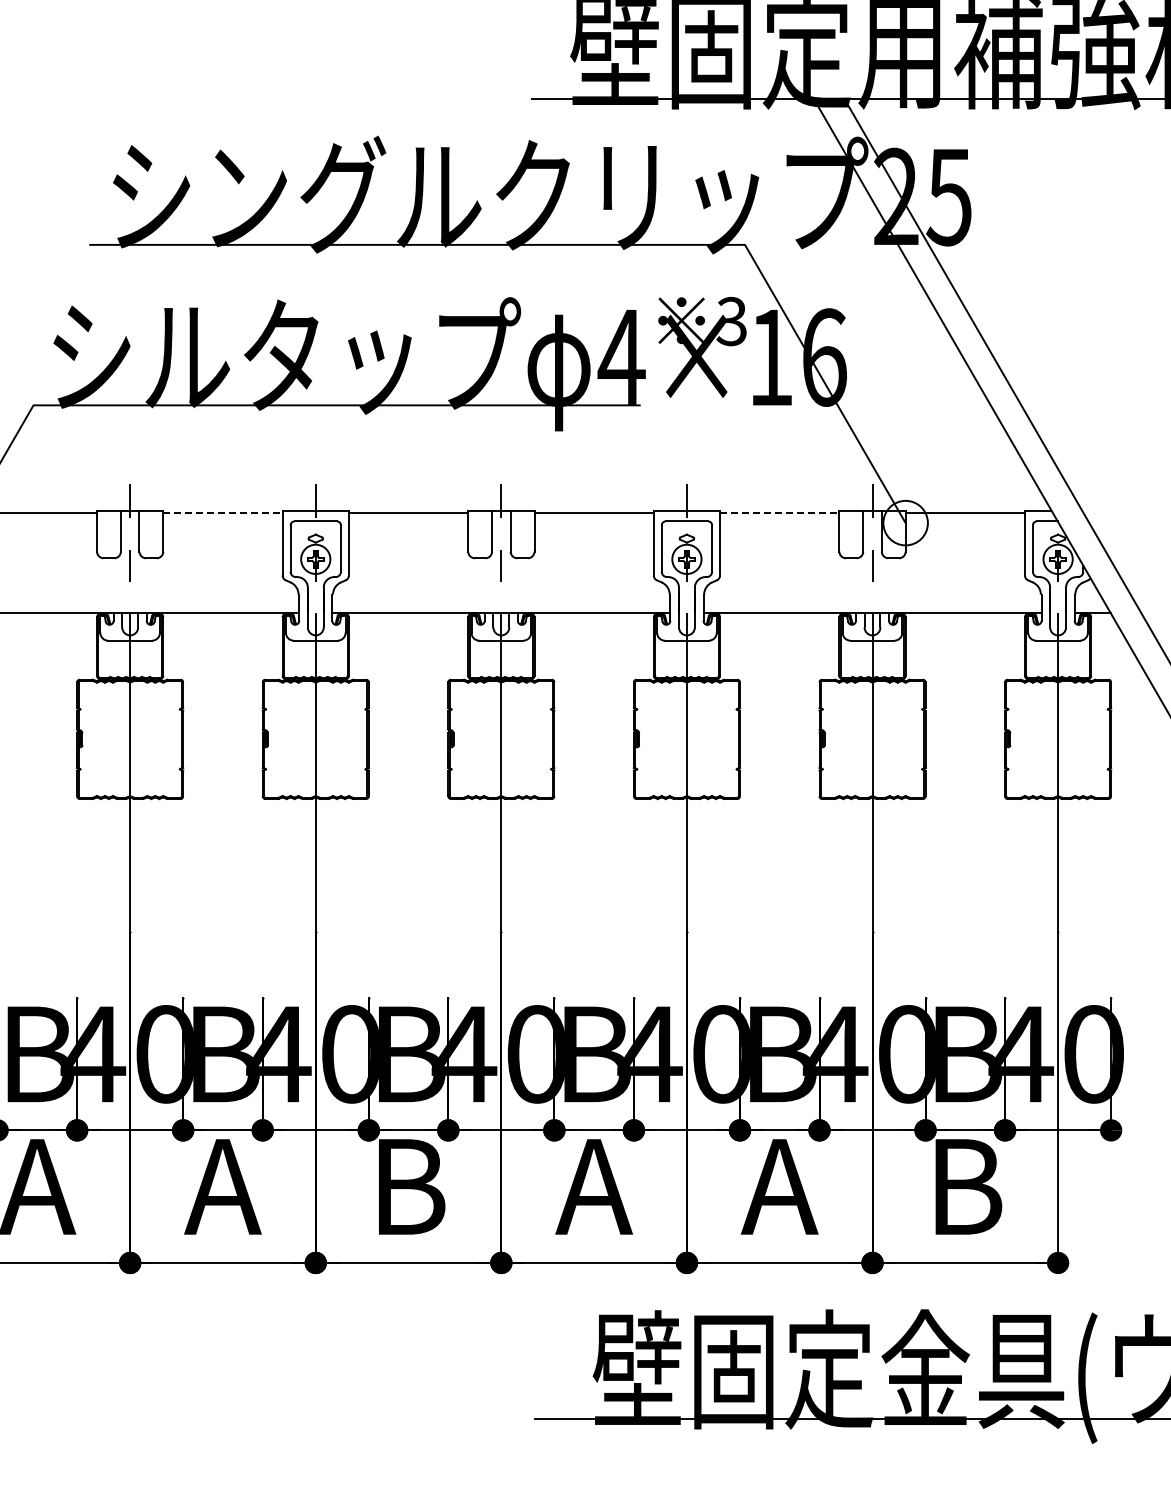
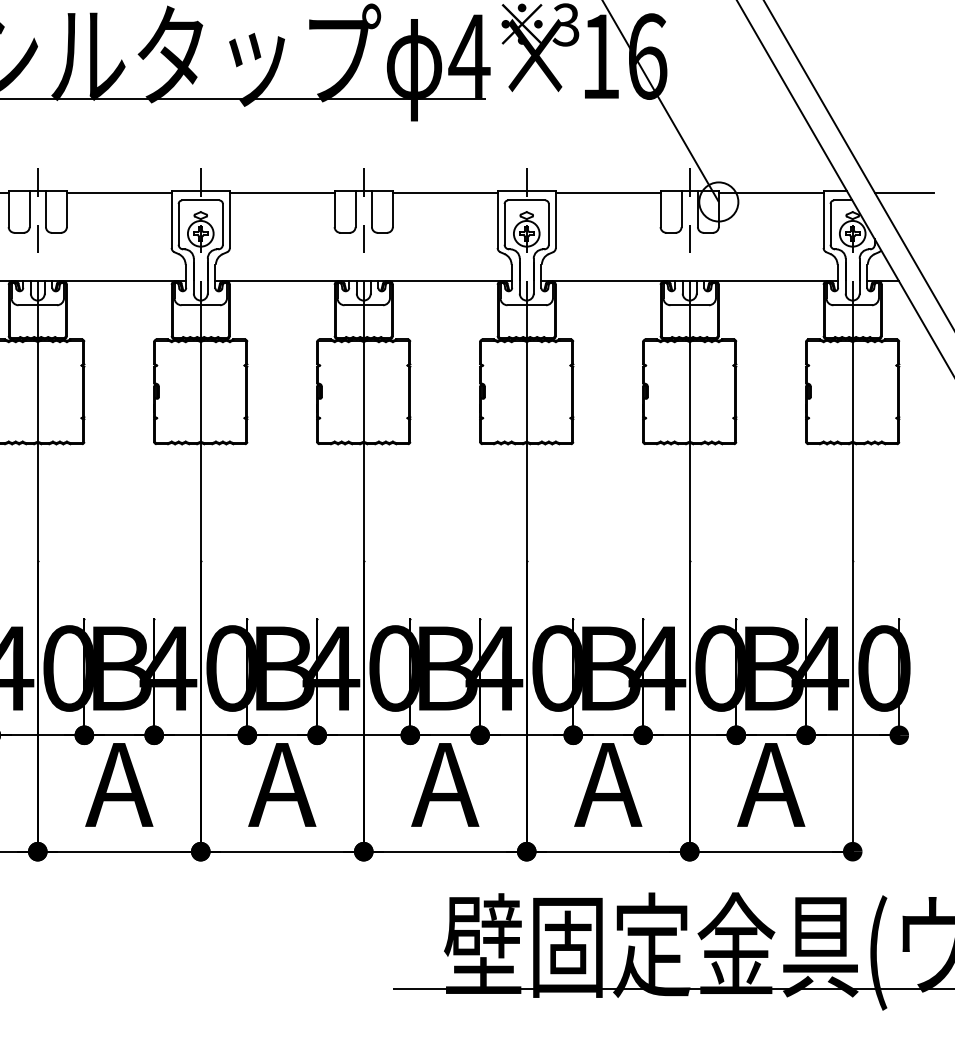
line: (222, 512) -> (118, 192), dashed -> solid
line: (779, 512) -> (608, 192), dashed -> solid
line: (1116, 512) -> (903, 192), added
text: (408, 1186) -> (282, 784), B -> A
text: (965, 1186) -> (771, 784), B -> A

